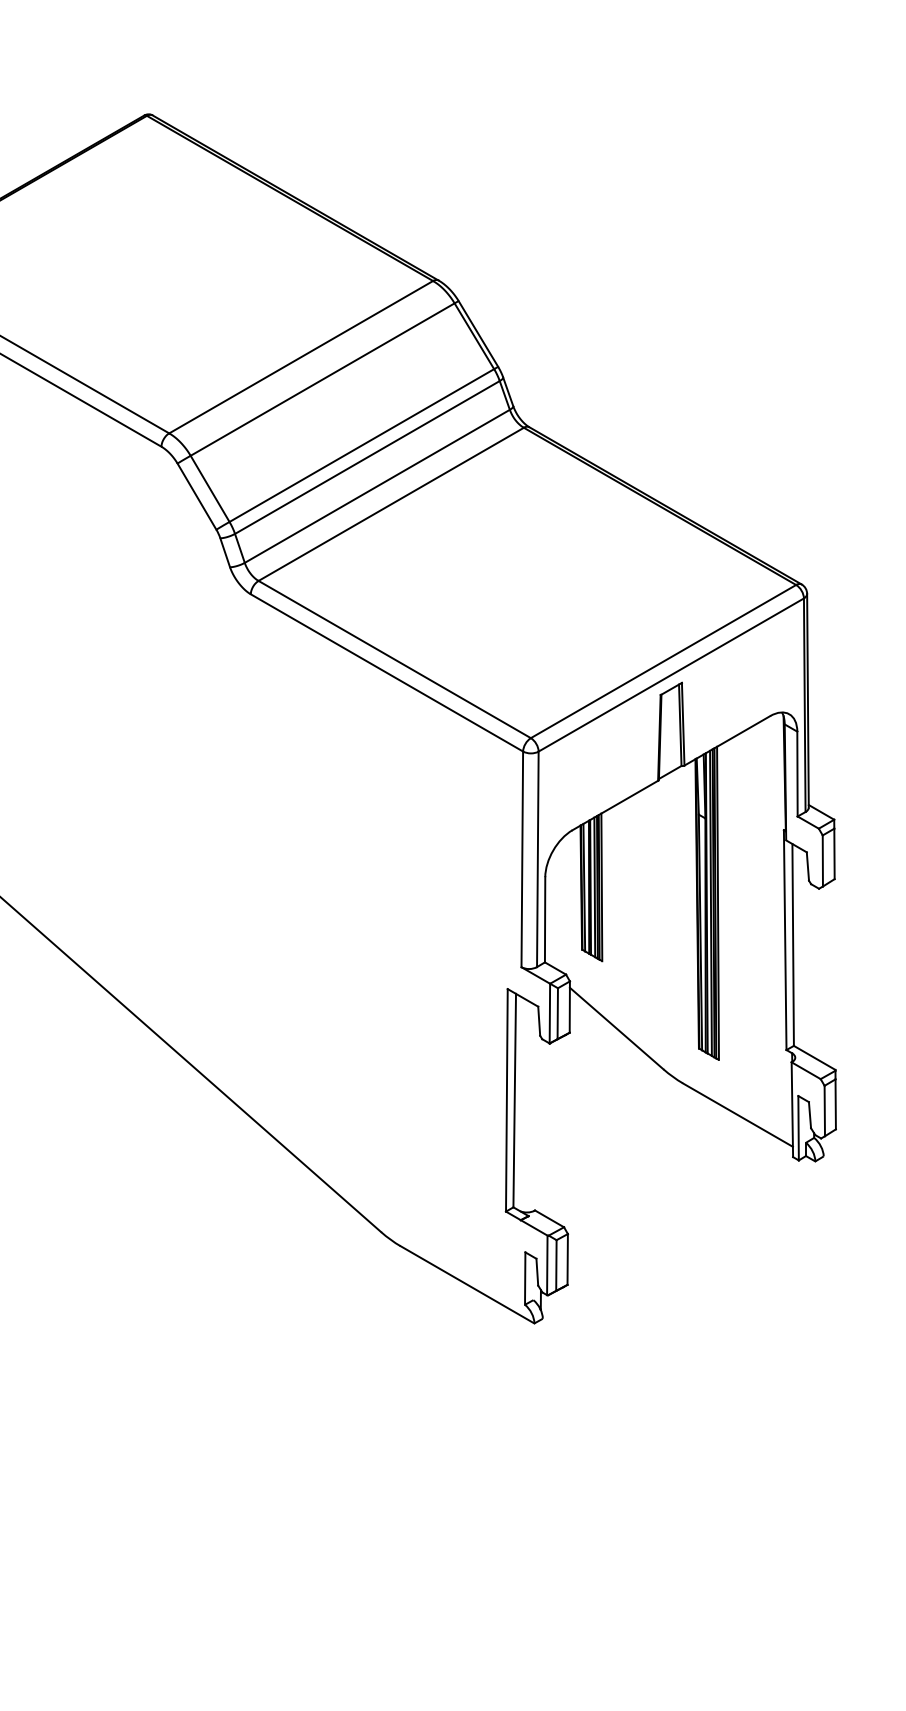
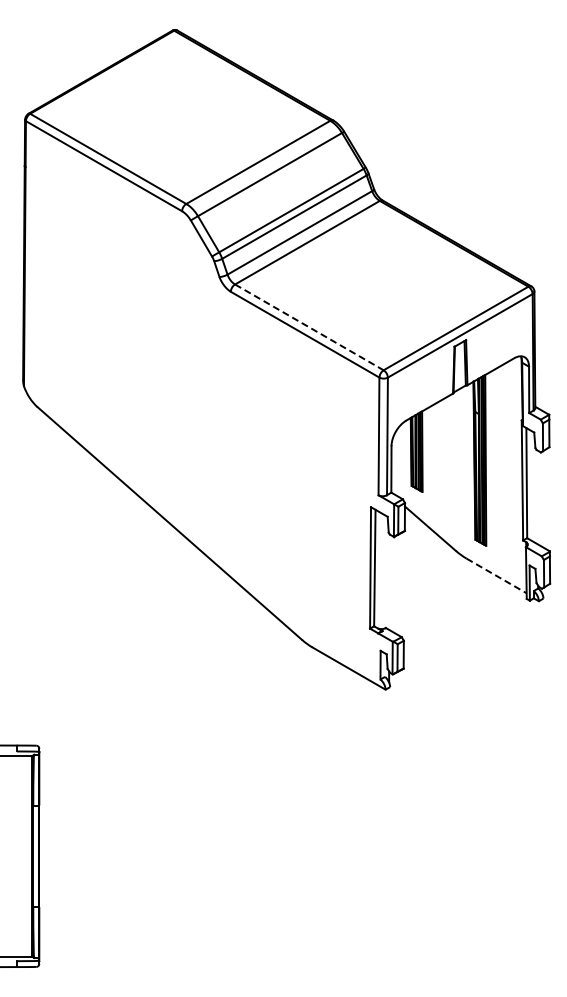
line: (394, 659) -> (309, 327), solid -> dashed
line: (737, 1114) -> (496, 575), solid -> dashed

